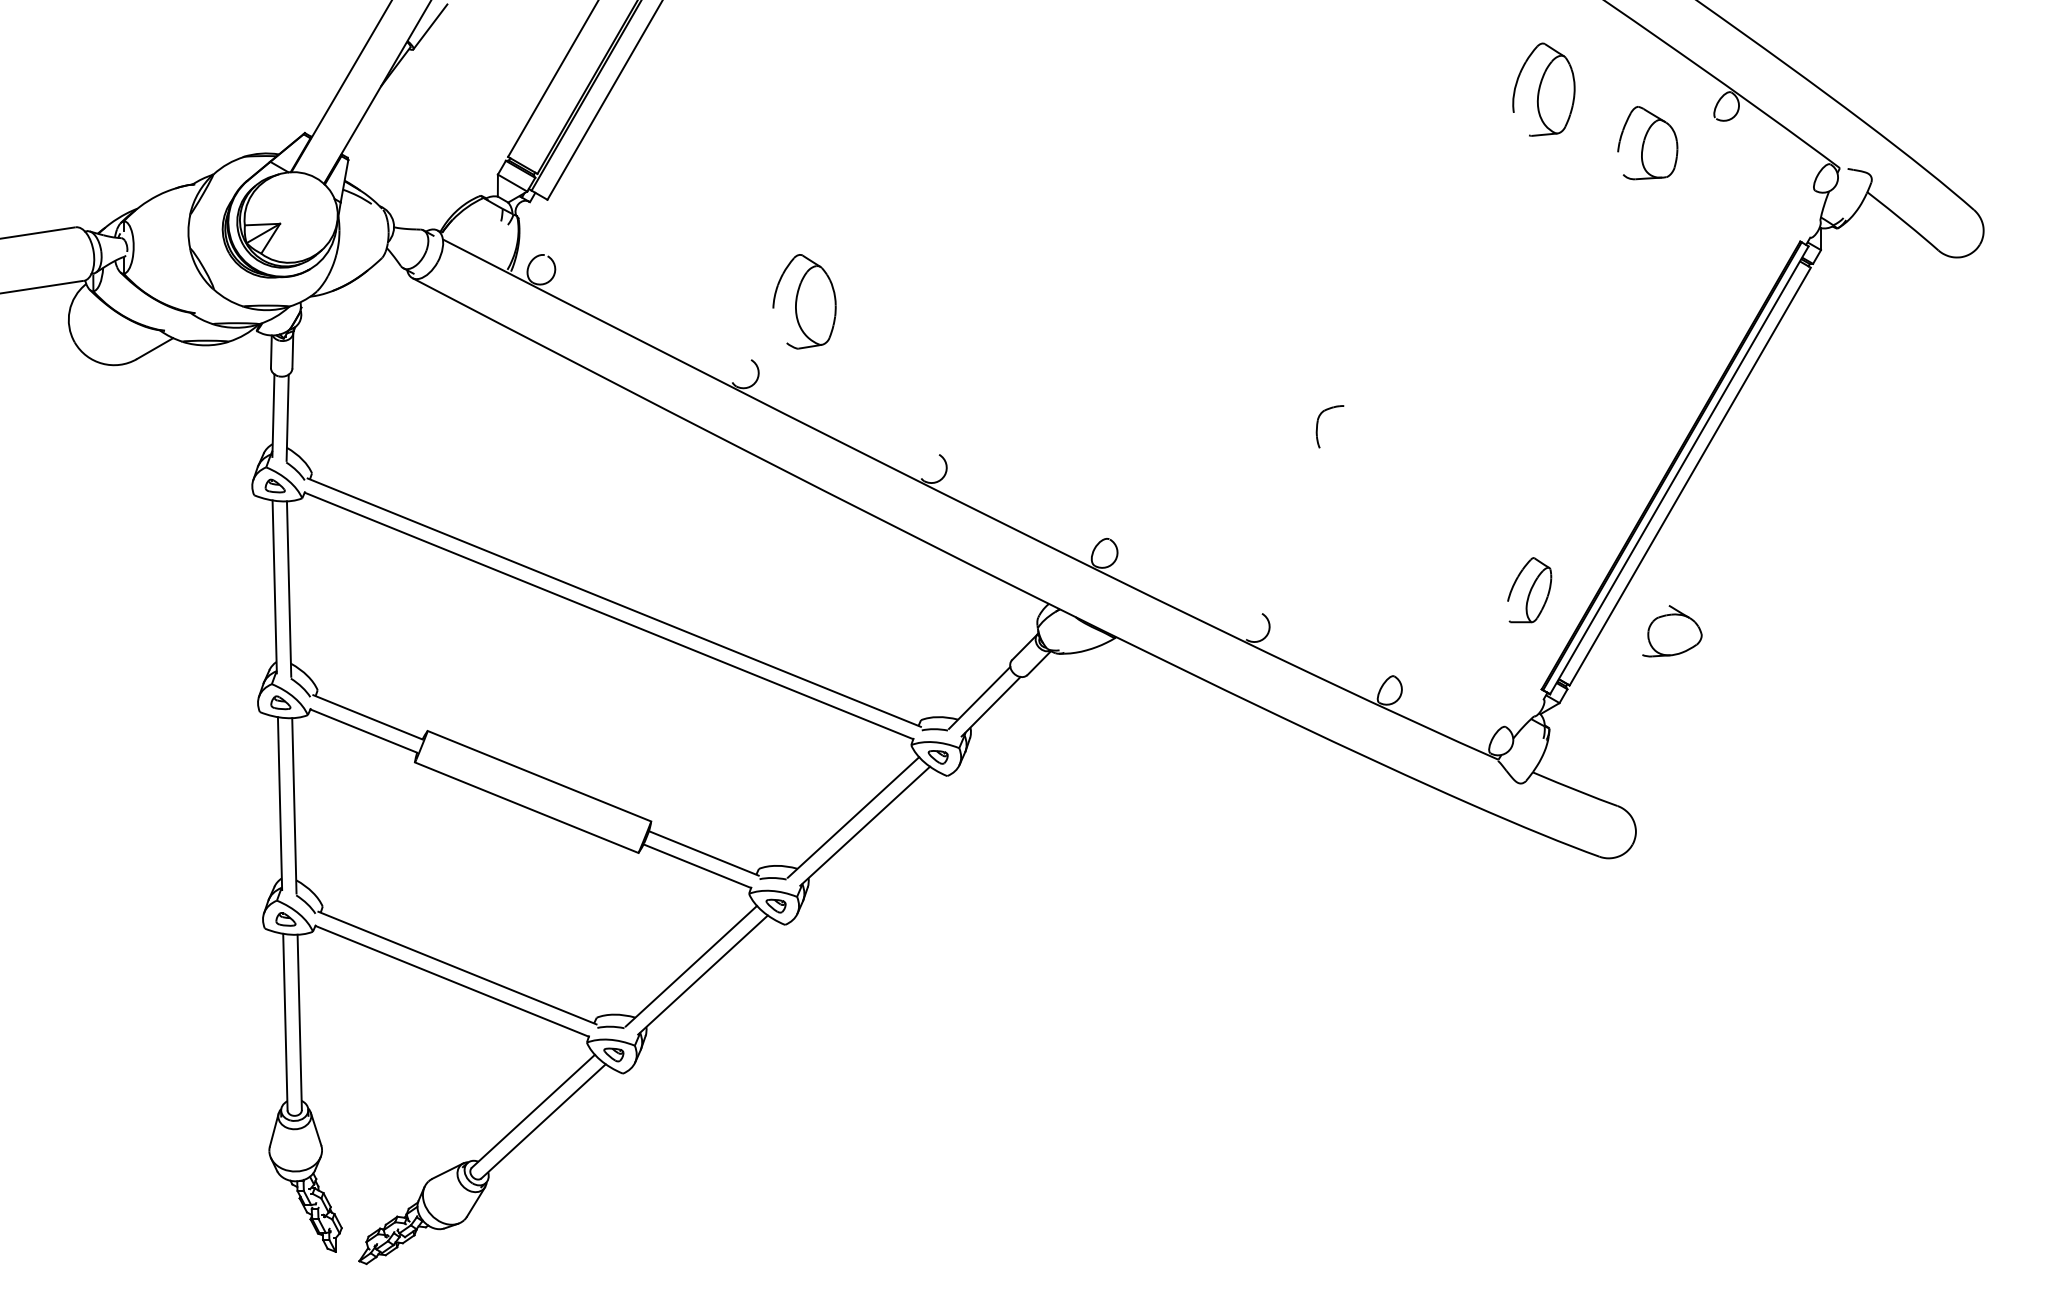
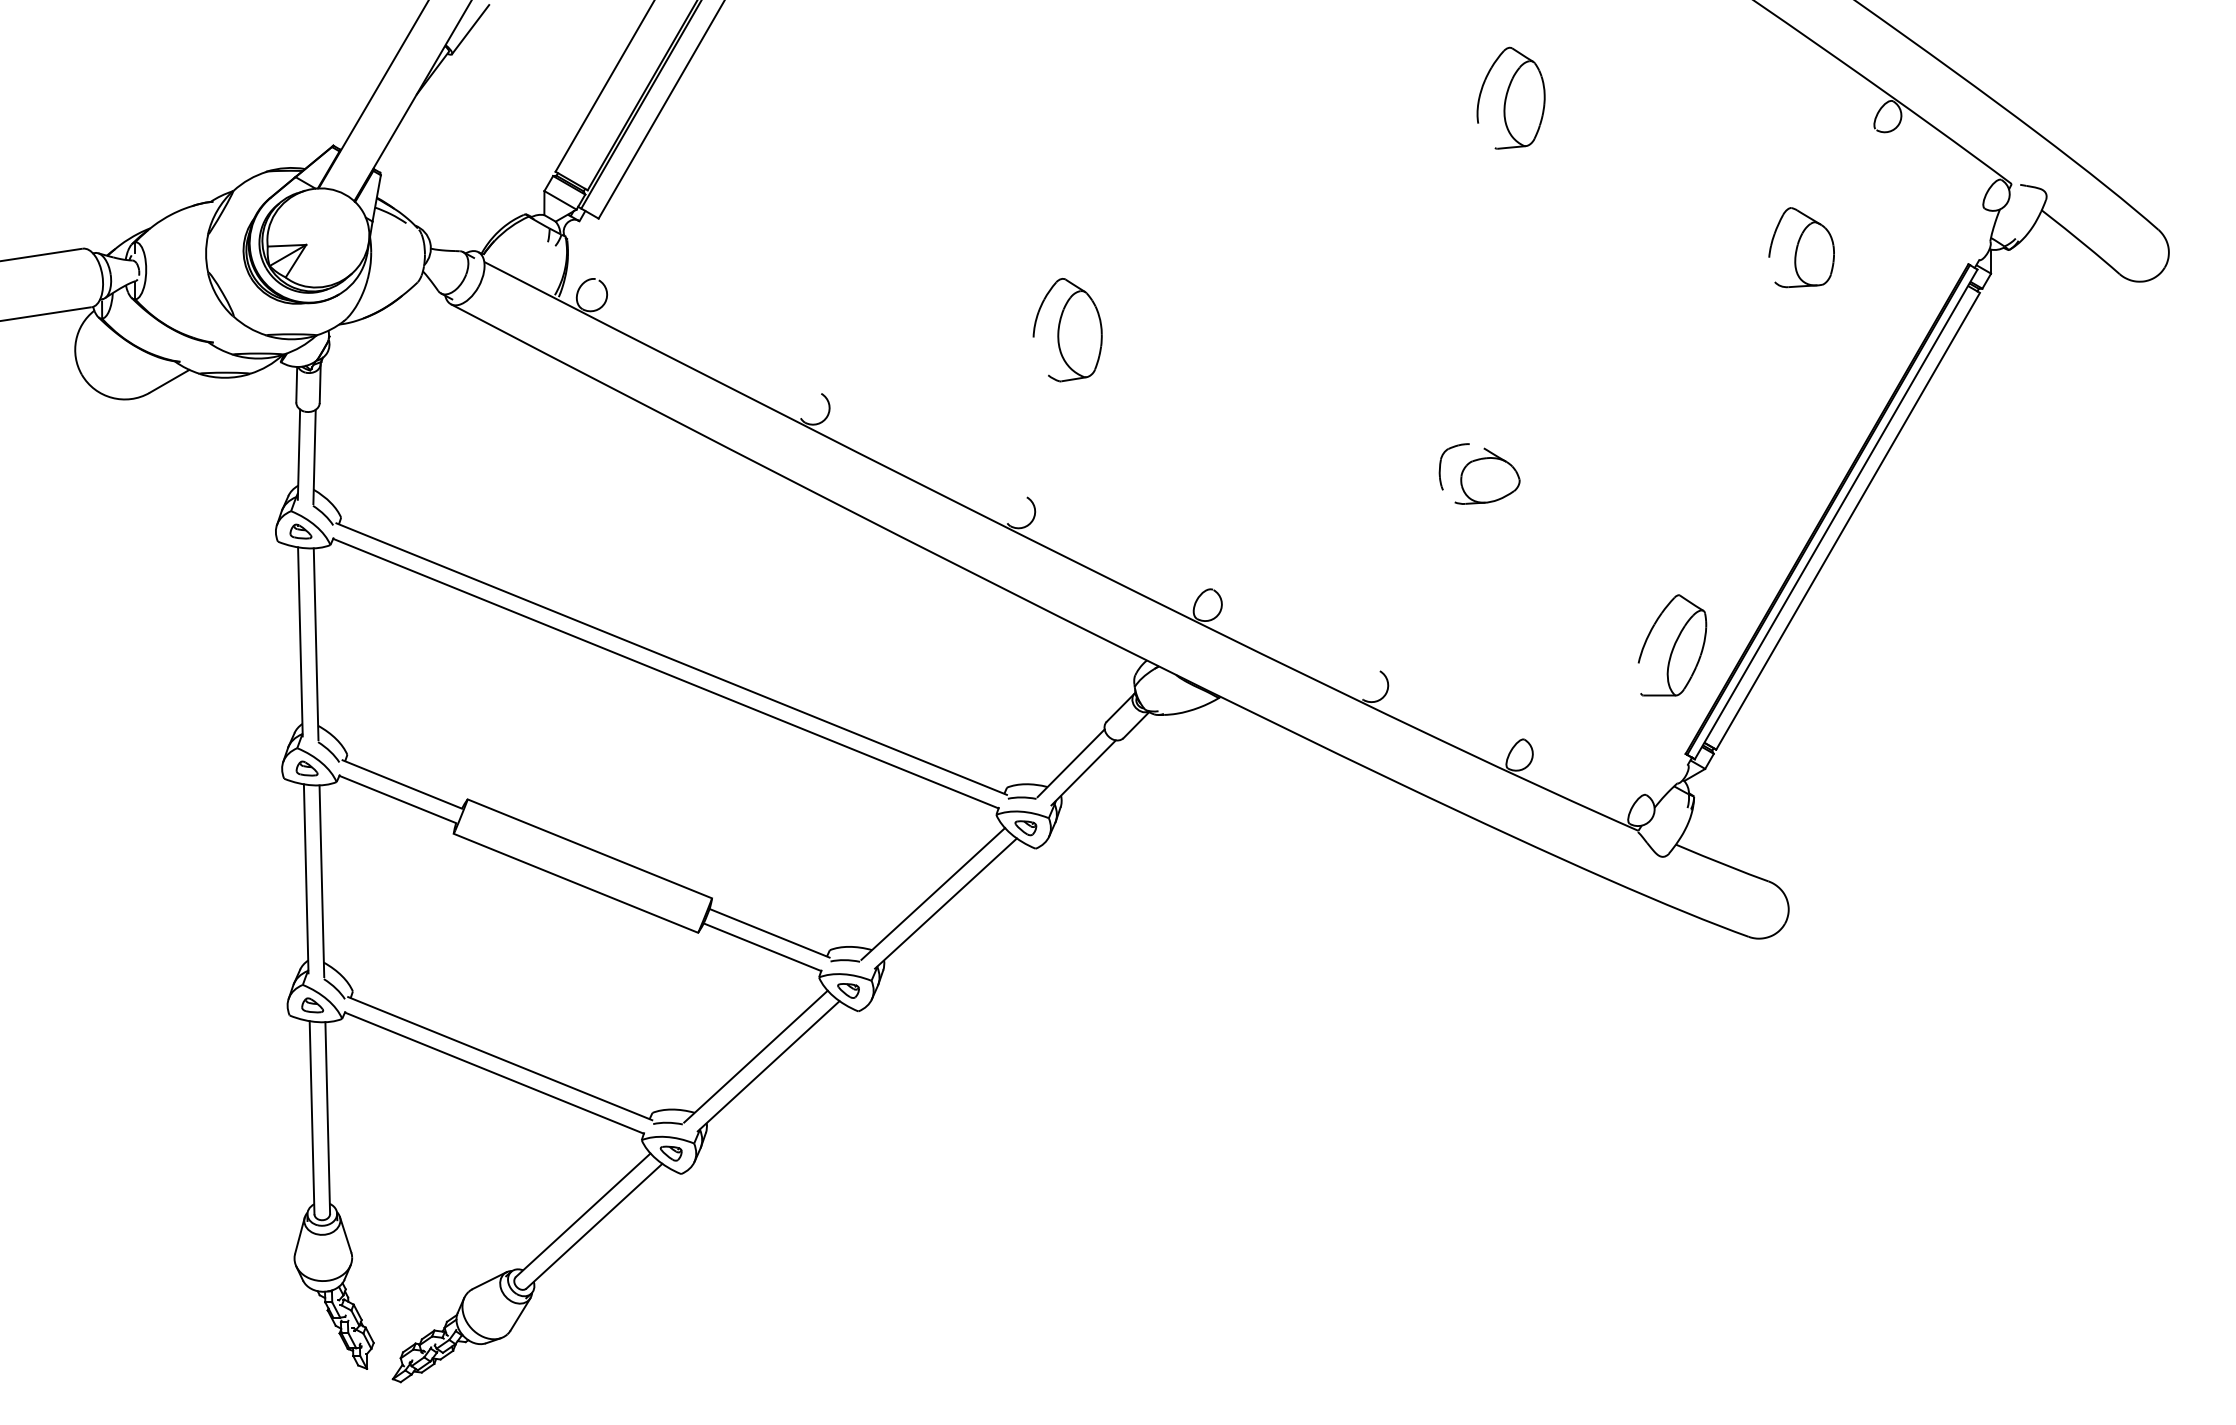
part: (1543, 89) -> (1510, 97), moved
part: (1647, 142) -> (1801, 247), moved
part: (804, 302) -> (1067, 330), moved
part: (1529, 590) -> (1672, 645), size x1.43
part: (1672, 630) -> (1487, 475), moved

